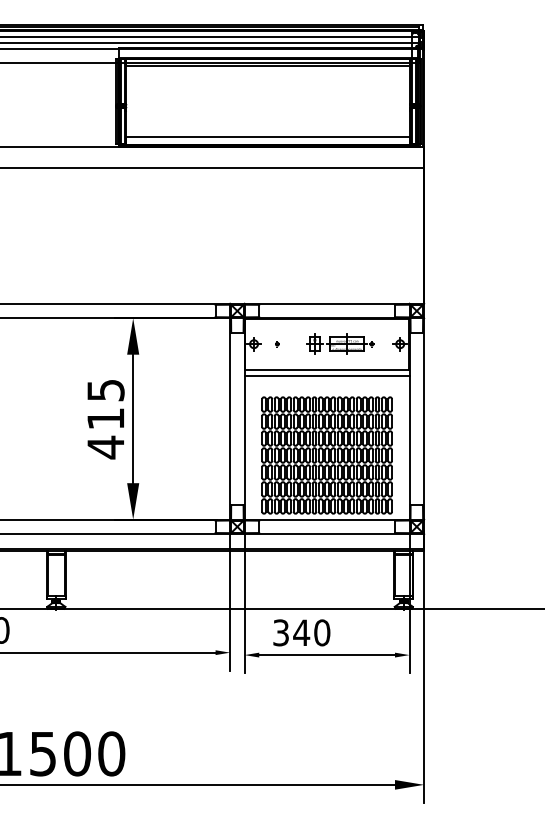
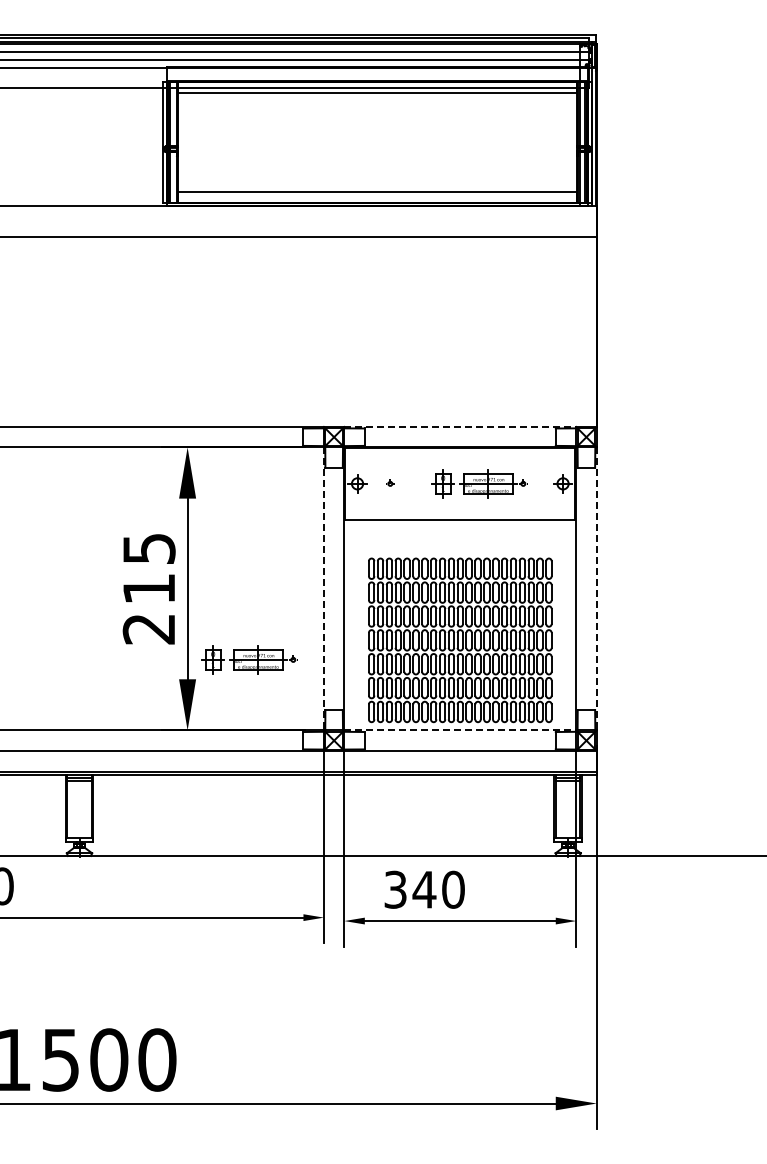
line: (327, 304) -> (460, 427), solid -> dashed
line: (327, 375) -> (460, 527), removed
line: (229, 419) -> (323, 589), solid -> dashed
line: (423, 419) -> (596, 589), solid -> dashed
text: (105, 447) -> (148, 628), 415 -> 215
part: (177, 469) -> (249, 659), added
line: (327, 519) -> (460, 730), solid -> dashed

